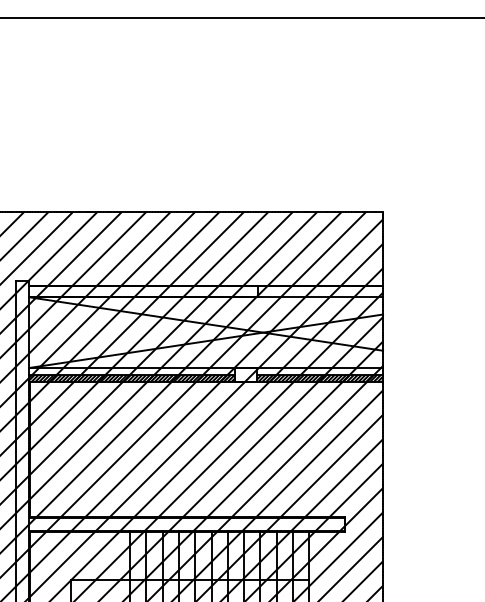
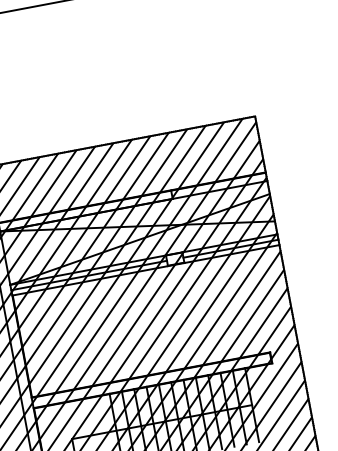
hatch: (132, 378) -> (89, 278), removed
hatch: (320, 378) -> (231, 251), removed

